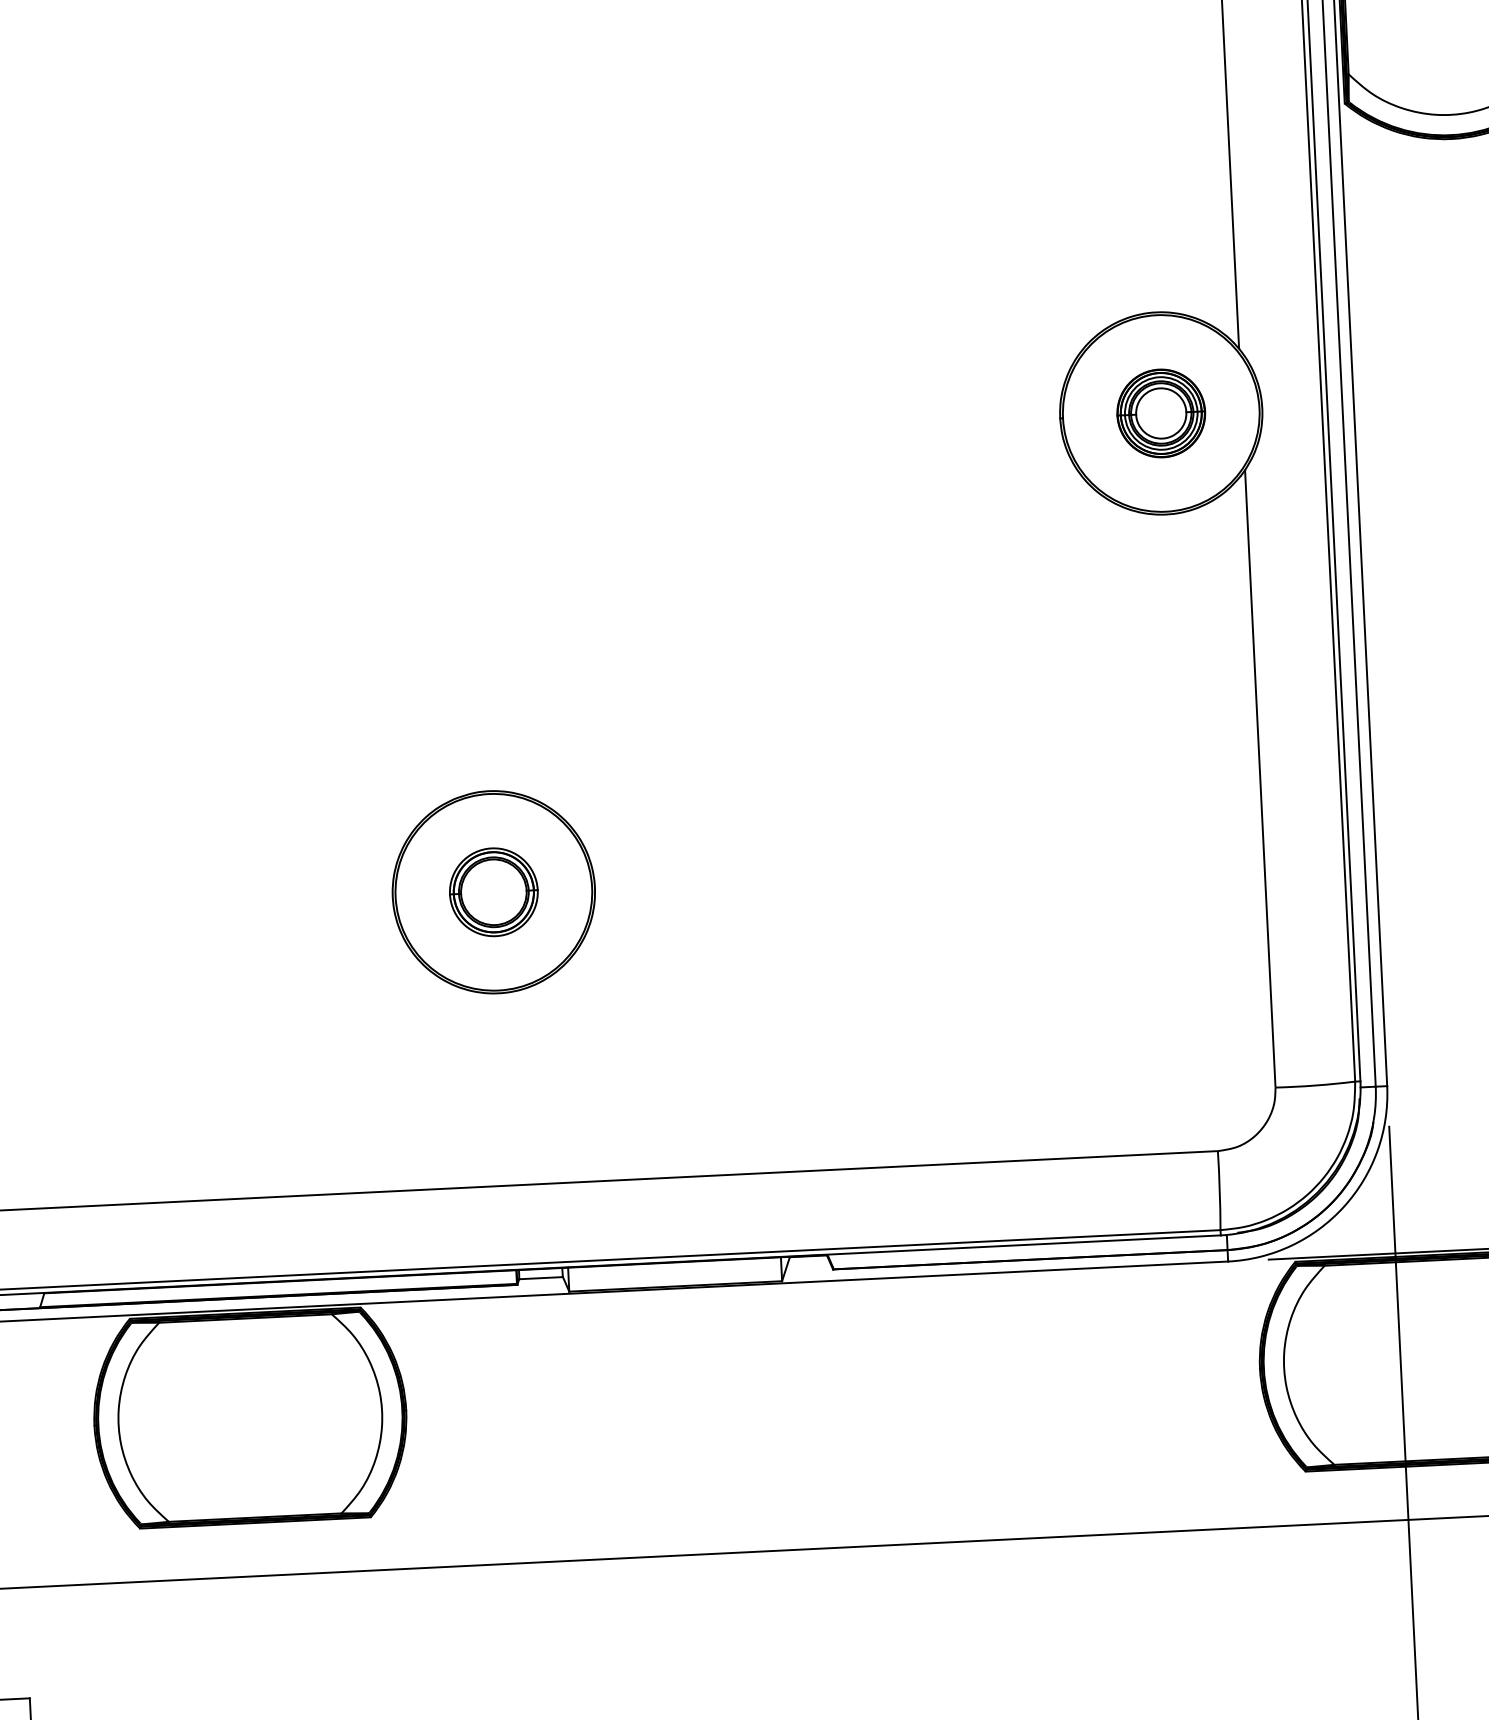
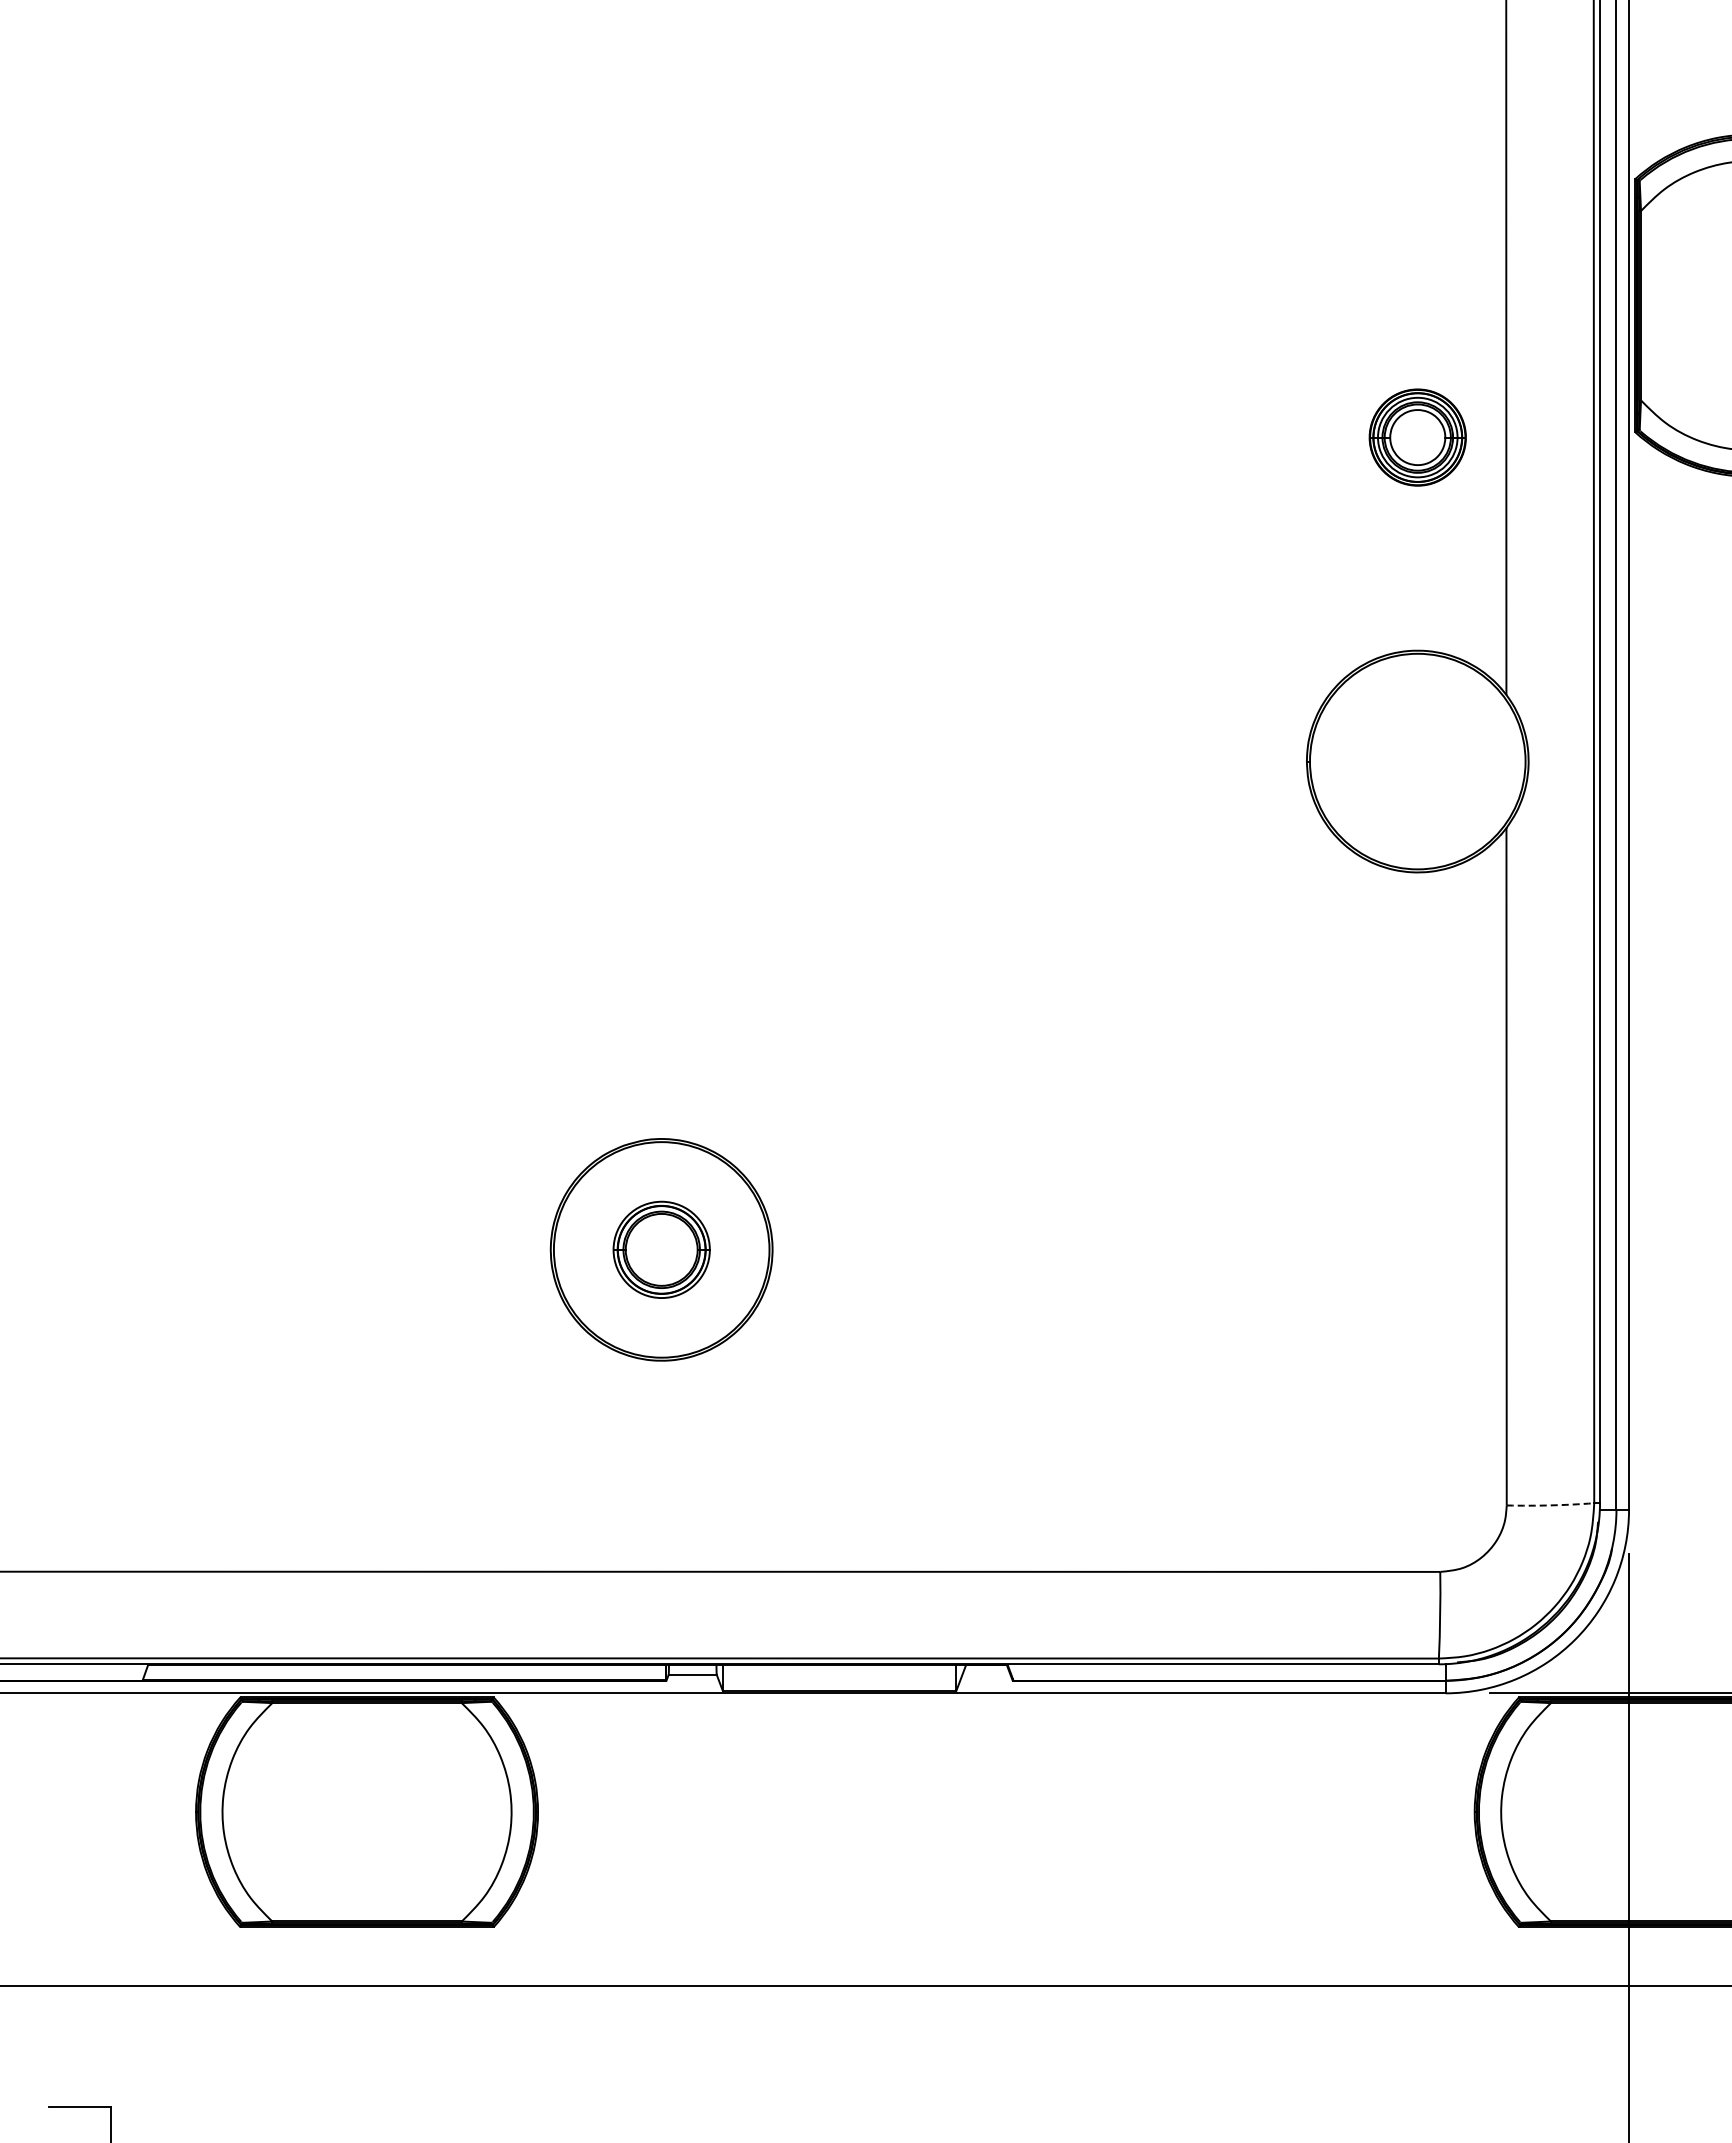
part: (1161, 413) -> (1417, 437), moved
arc: (1315, 1085) -> (1550, 1505), solid -> dashed

